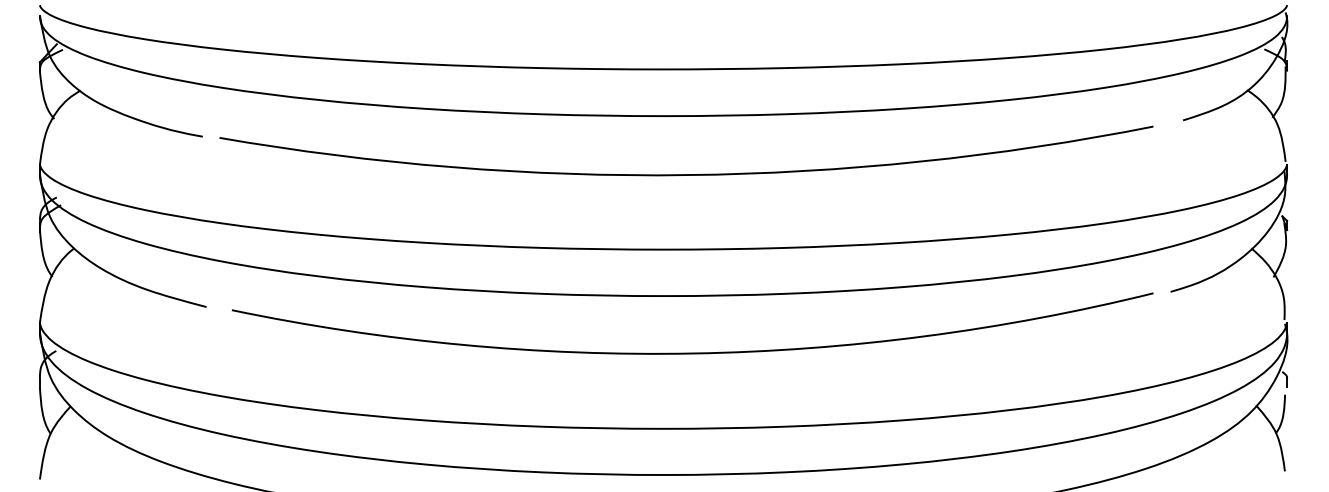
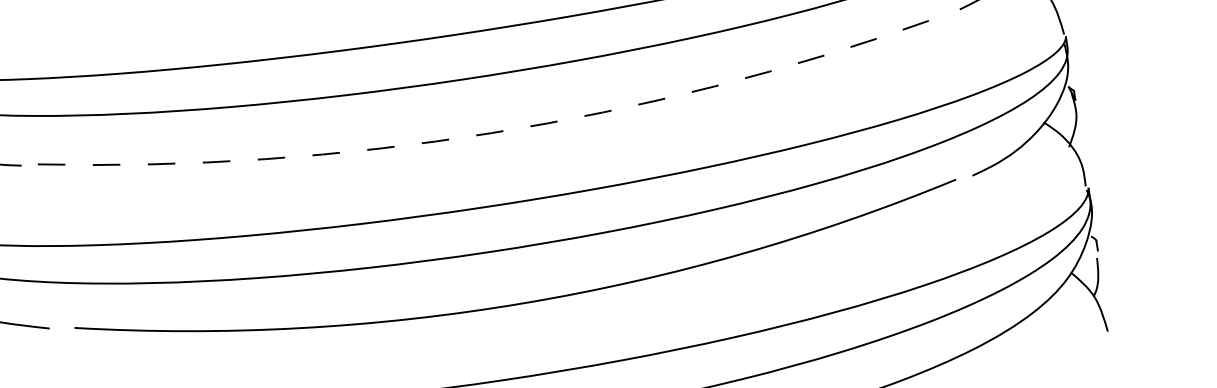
arc: (687, 175) -> (492, 133), solid -> dashed

